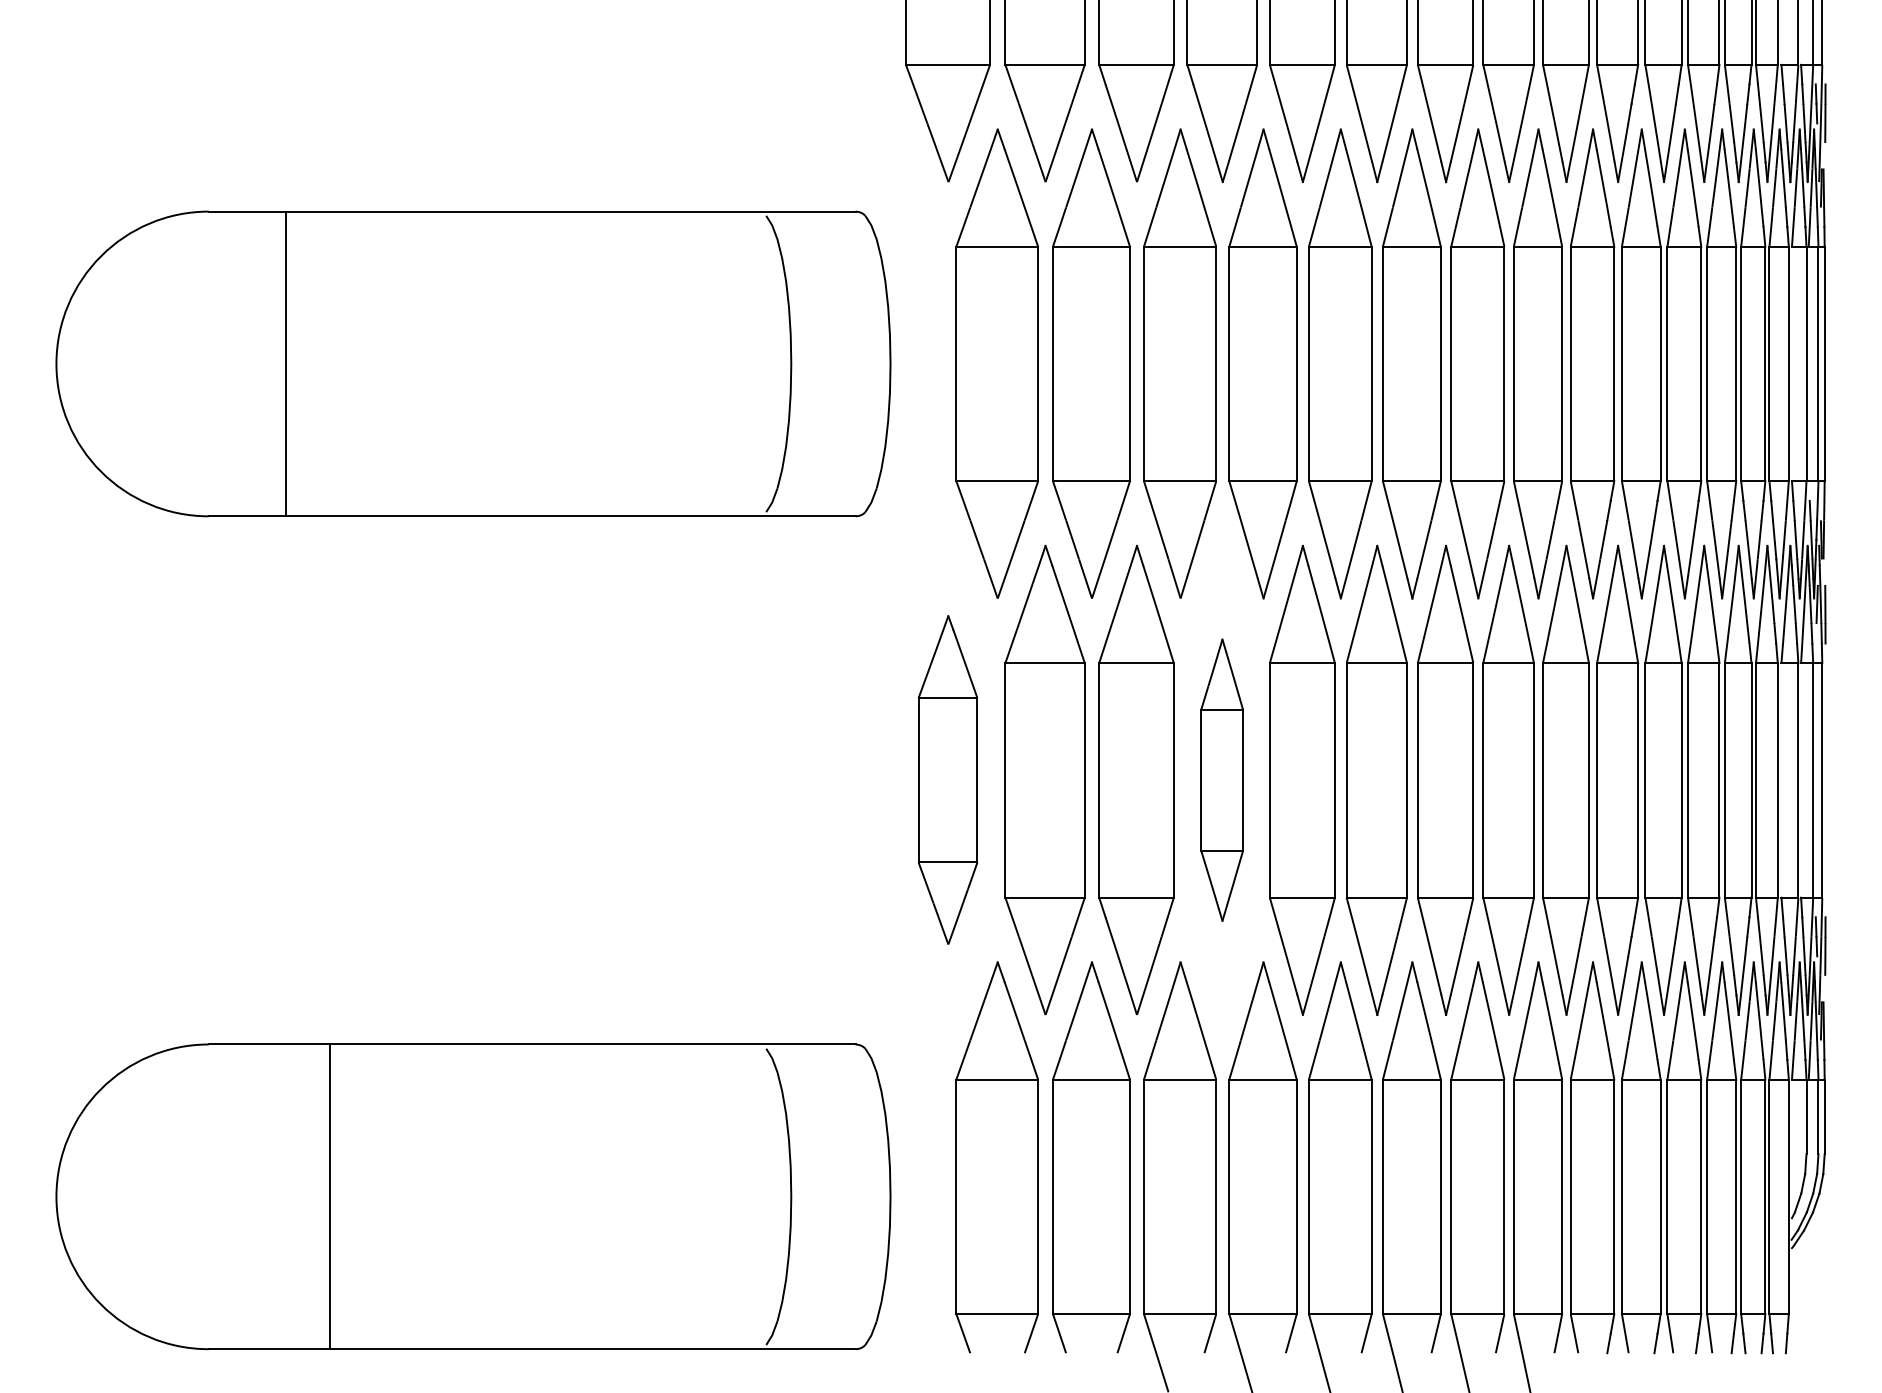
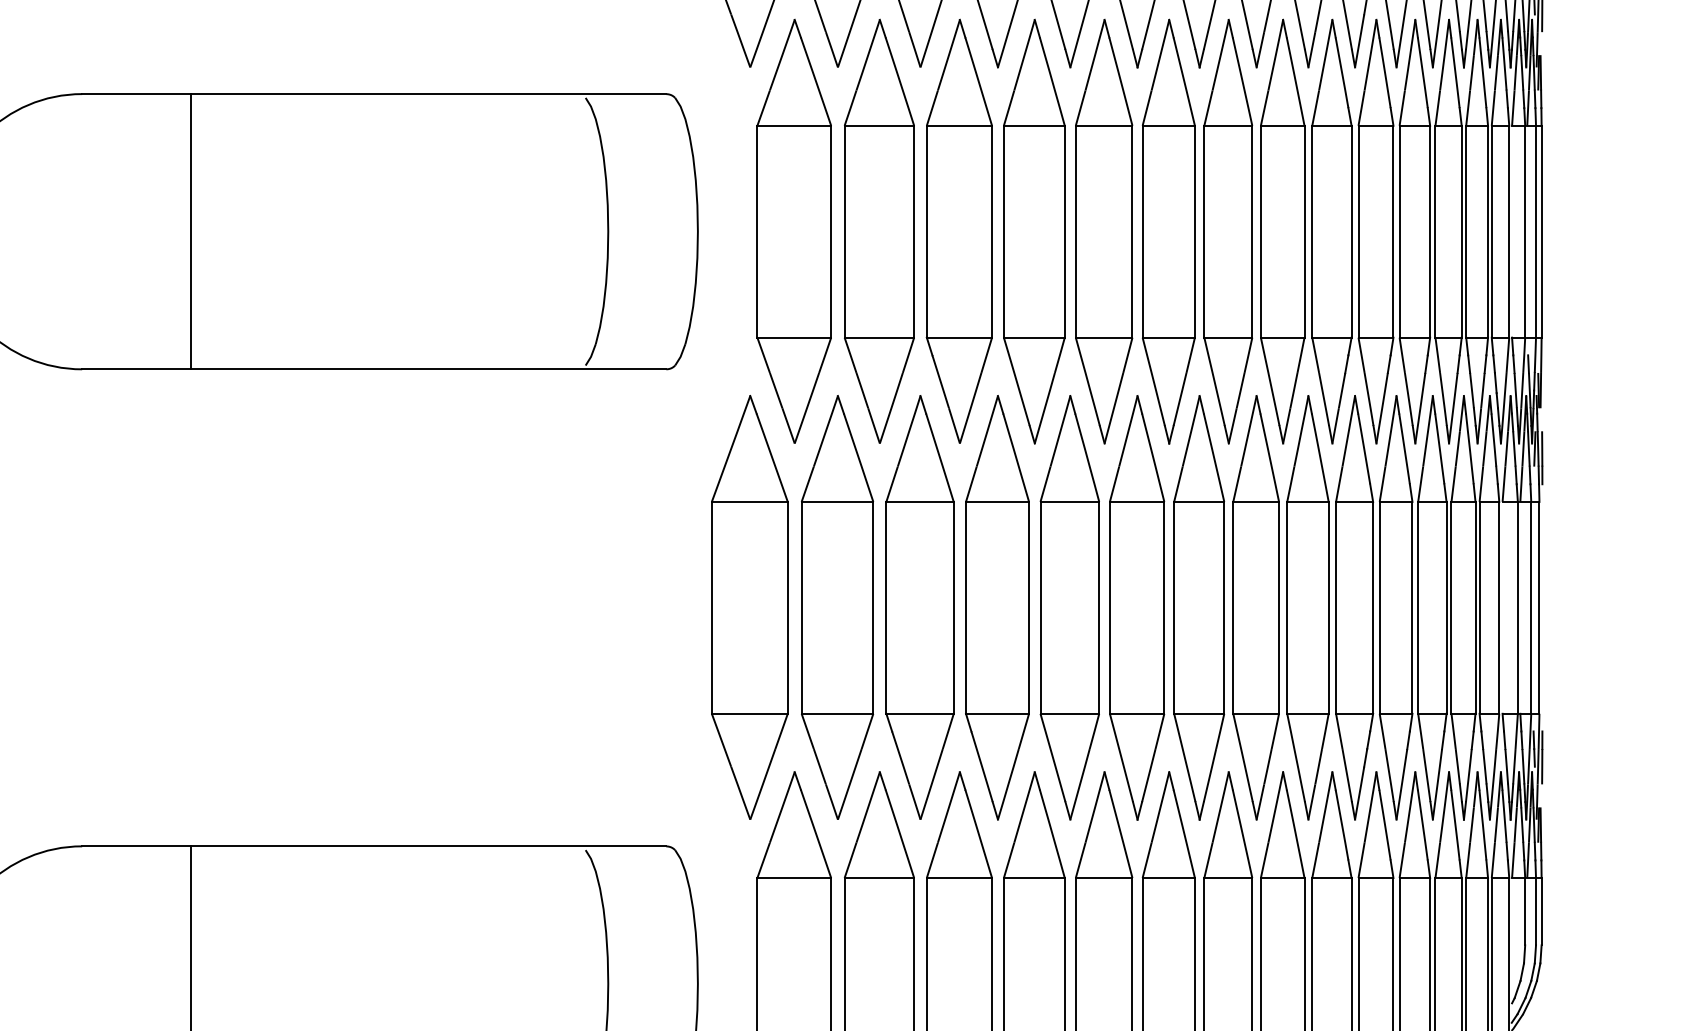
line: (285, 363) -> (191, 231), moved
part: (947, 779) -> (749, 607), size x1.43
part: (1221, 779) -> (996, 607), size x1.67

